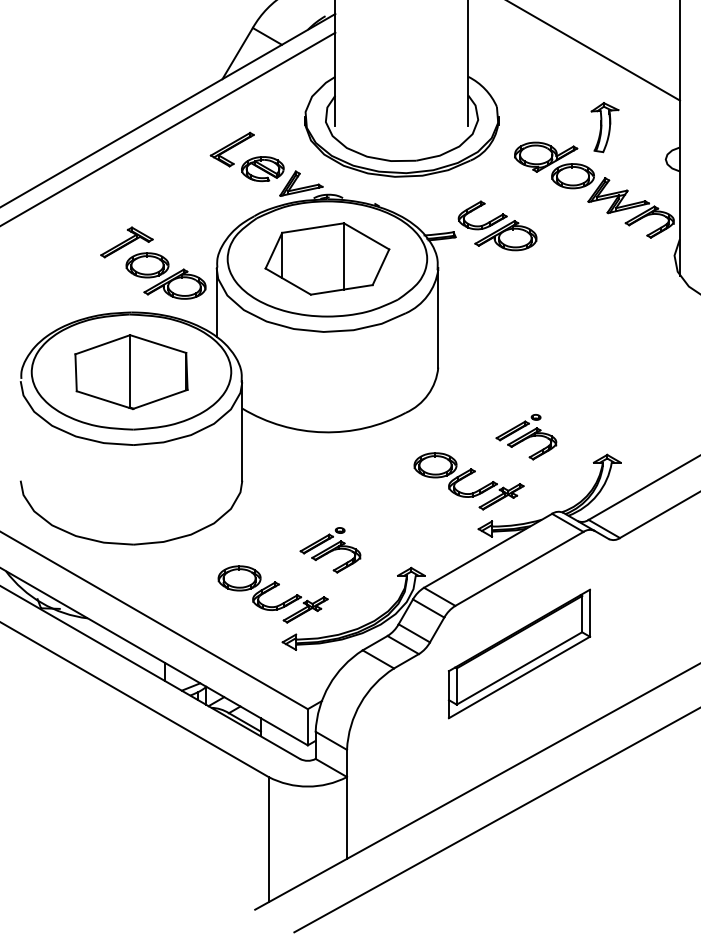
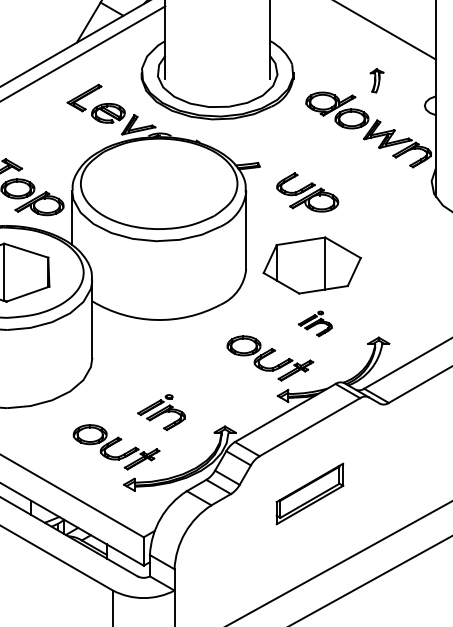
part: (604, 127) -> (376, 80), size x0.6
part: (497, 225) -> (307, 192), moved
part: (327, 258) -> (312, 265), moved
part: (526, 437) -> (315, 324), size x0.7
part: (519, 653) -> (309, 493), size x0.6

